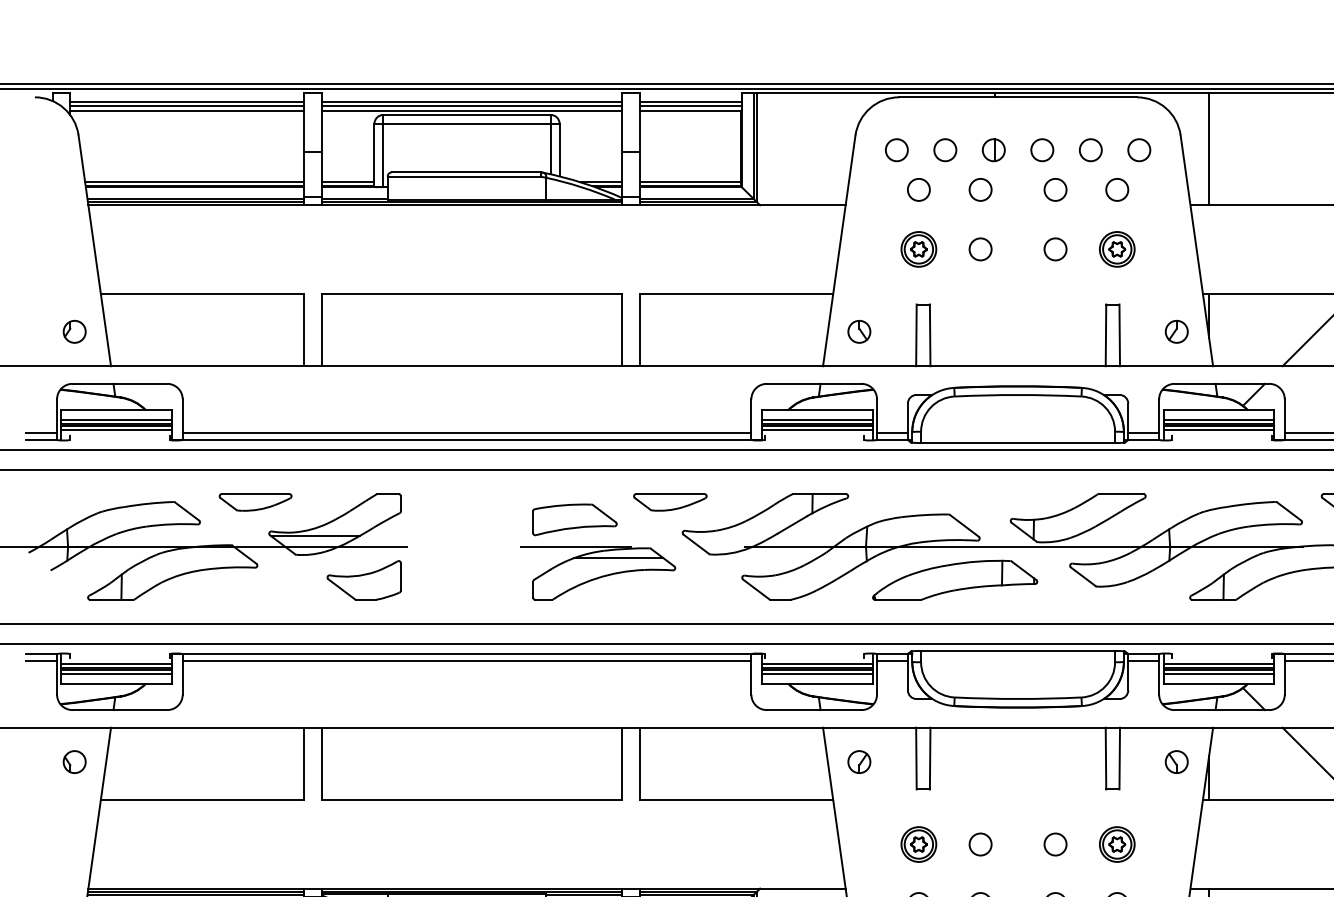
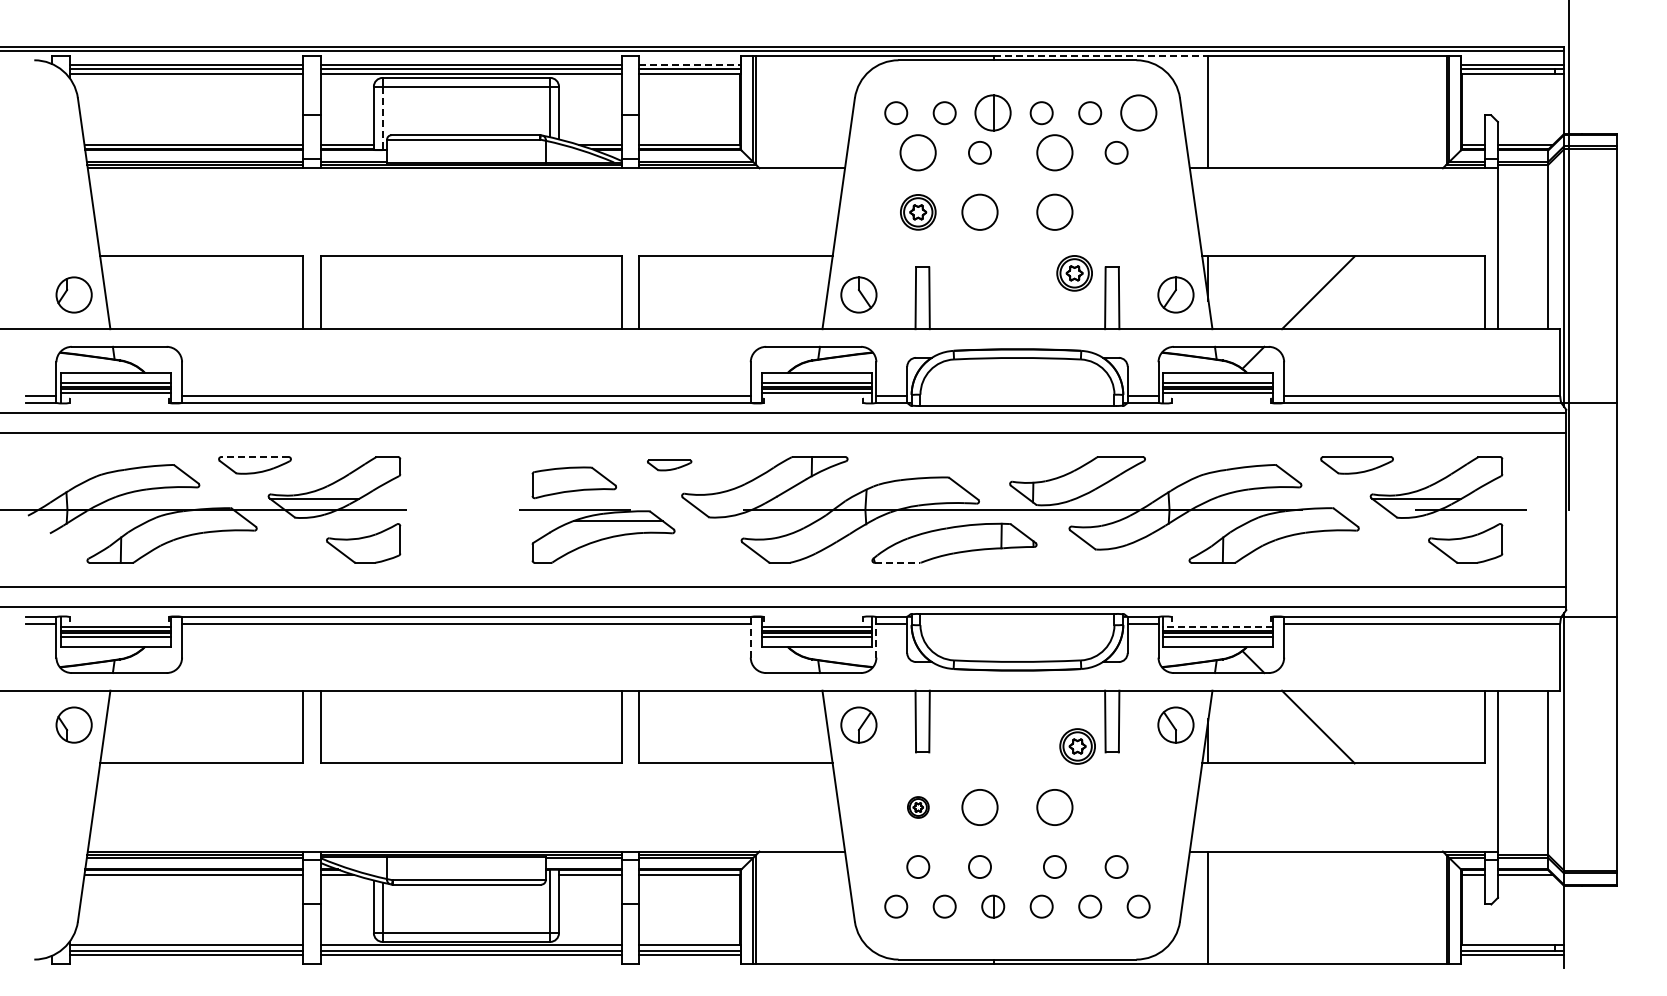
line: (1102, 92) -> (1101, 55), solid -> dashed
line: (691, 101) -> (690, 64), solid -> dashed
part: (994, 150) -> (993, 113), size x1.6
circle: (1139, 150) -> (1138, 113), size x1.6
line: (383, 155) -> (382, 118), solid -> dashed
circle: (919, 189) -> (918, 152), size x1.6
circle: (1055, 189) -> (1054, 152), size x1.6
circle: (980, 249) -> (979, 212), size x1.6
circle: (1055, 249) -> (1054, 212), size x1.6
part: (1117, 249) -> (1074, 273), moved
part: (74, 331) -> (73, 294), size x1.6
part: (859, 331) -> (858, 294), size x1.6
part: (1177, 331) -> (1176, 294), size x1.6
line: (256, 494) -> (255, 457), solid -> dashed
part: (670, 502) -> (669, 465), size x0.6
line: (898, 599) -> (897, 562), solid -> dashed
line: (1218, 663) -> (1217, 626), solid -> dashed
line: (751, 677) -> (750, 640), solid -> dashed
line: (877, 677) -> (876, 640), solid -> dashed
part: (74, 761) -> (73, 724), size x1.6
part: (859, 761) -> (858, 724), size x1.6
part: (1177, 761) -> (1176, 724), size x1.6
part: (919, 844) -> (918, 807), size x0.6
circle: (980, 844) -> (979, 807), size x1.6
circle: (1055, 844) -> (1054, 807), size x1.6
part: (1117, 844) -> (1077, 746), moved

